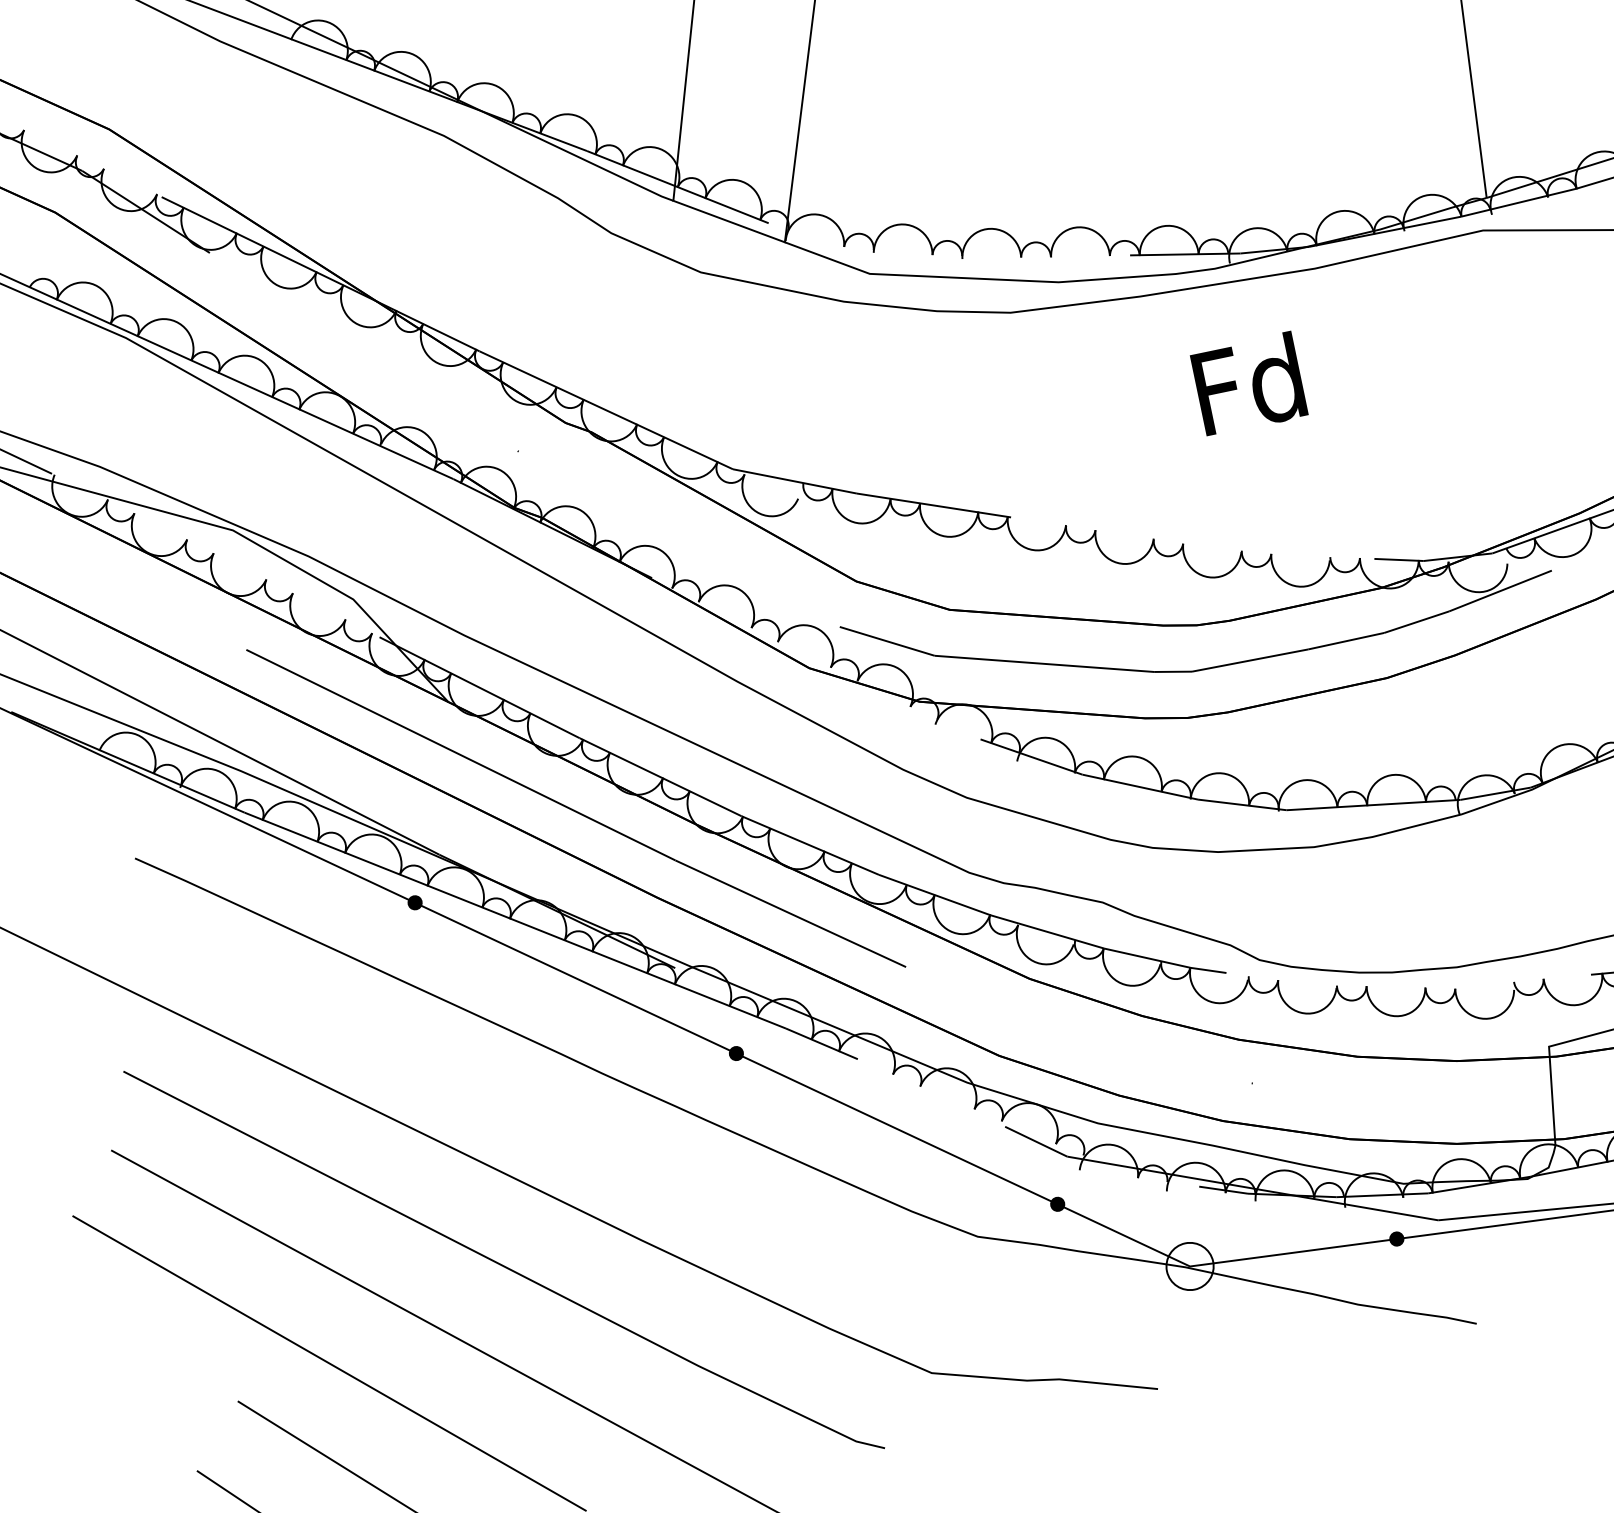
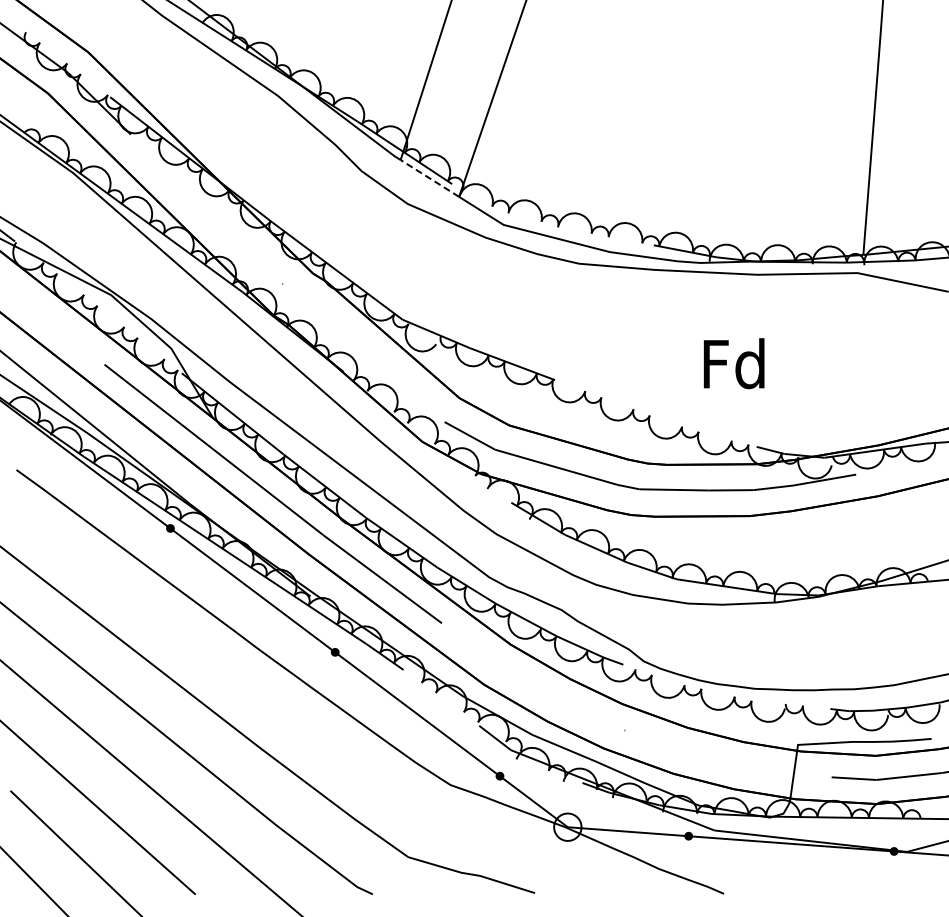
line: (728, 221) -> (429, 178), solid -> dashed
text: (1247, 384) -> (733, 363), moved

